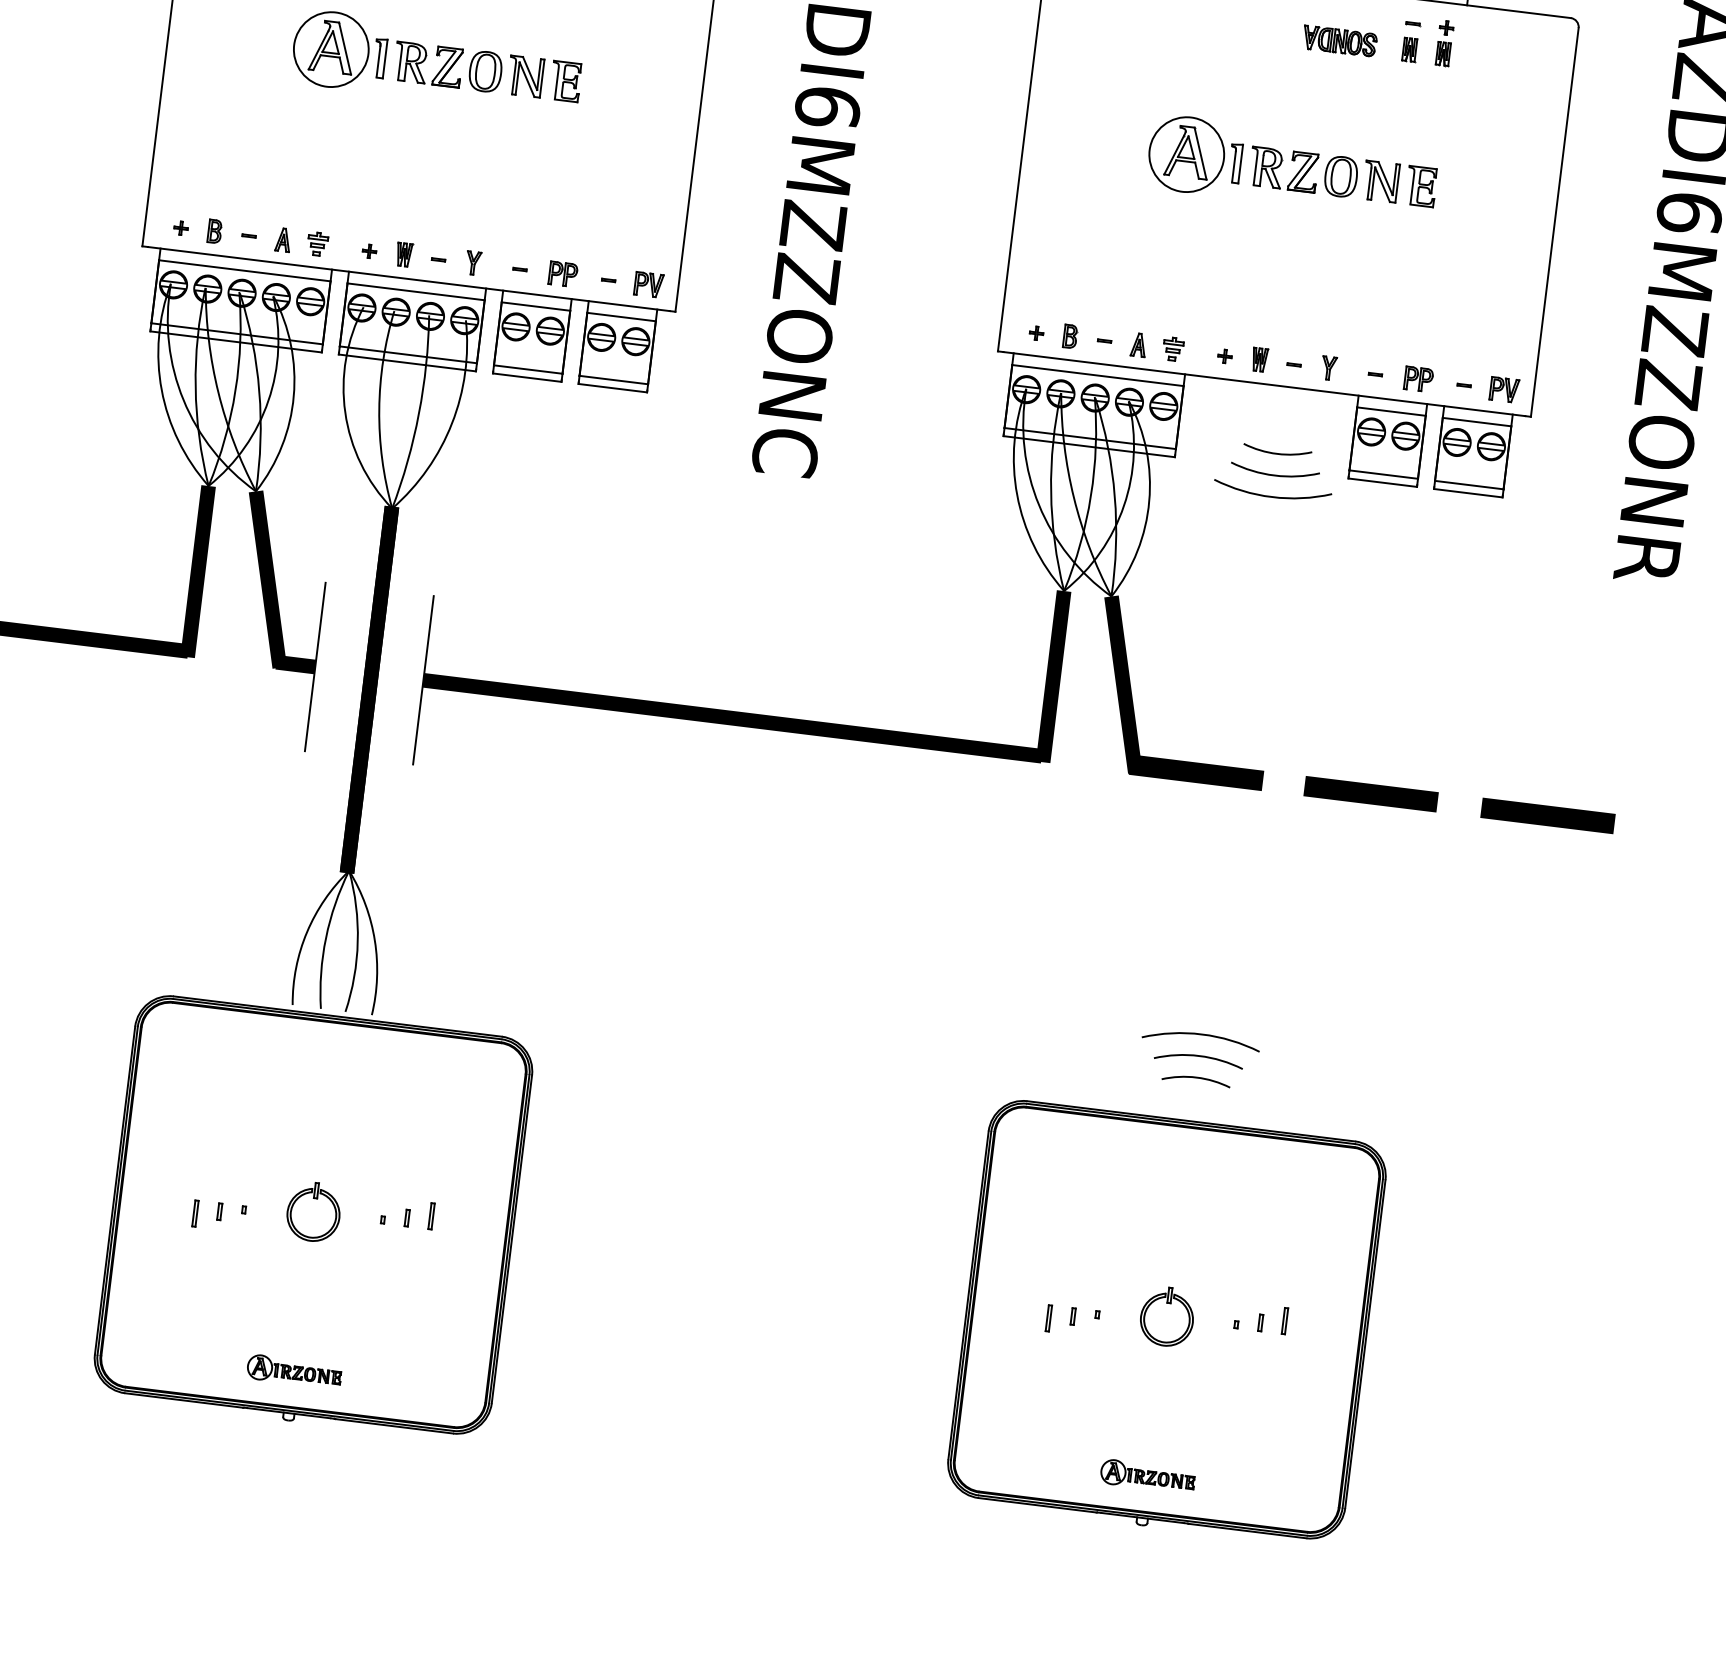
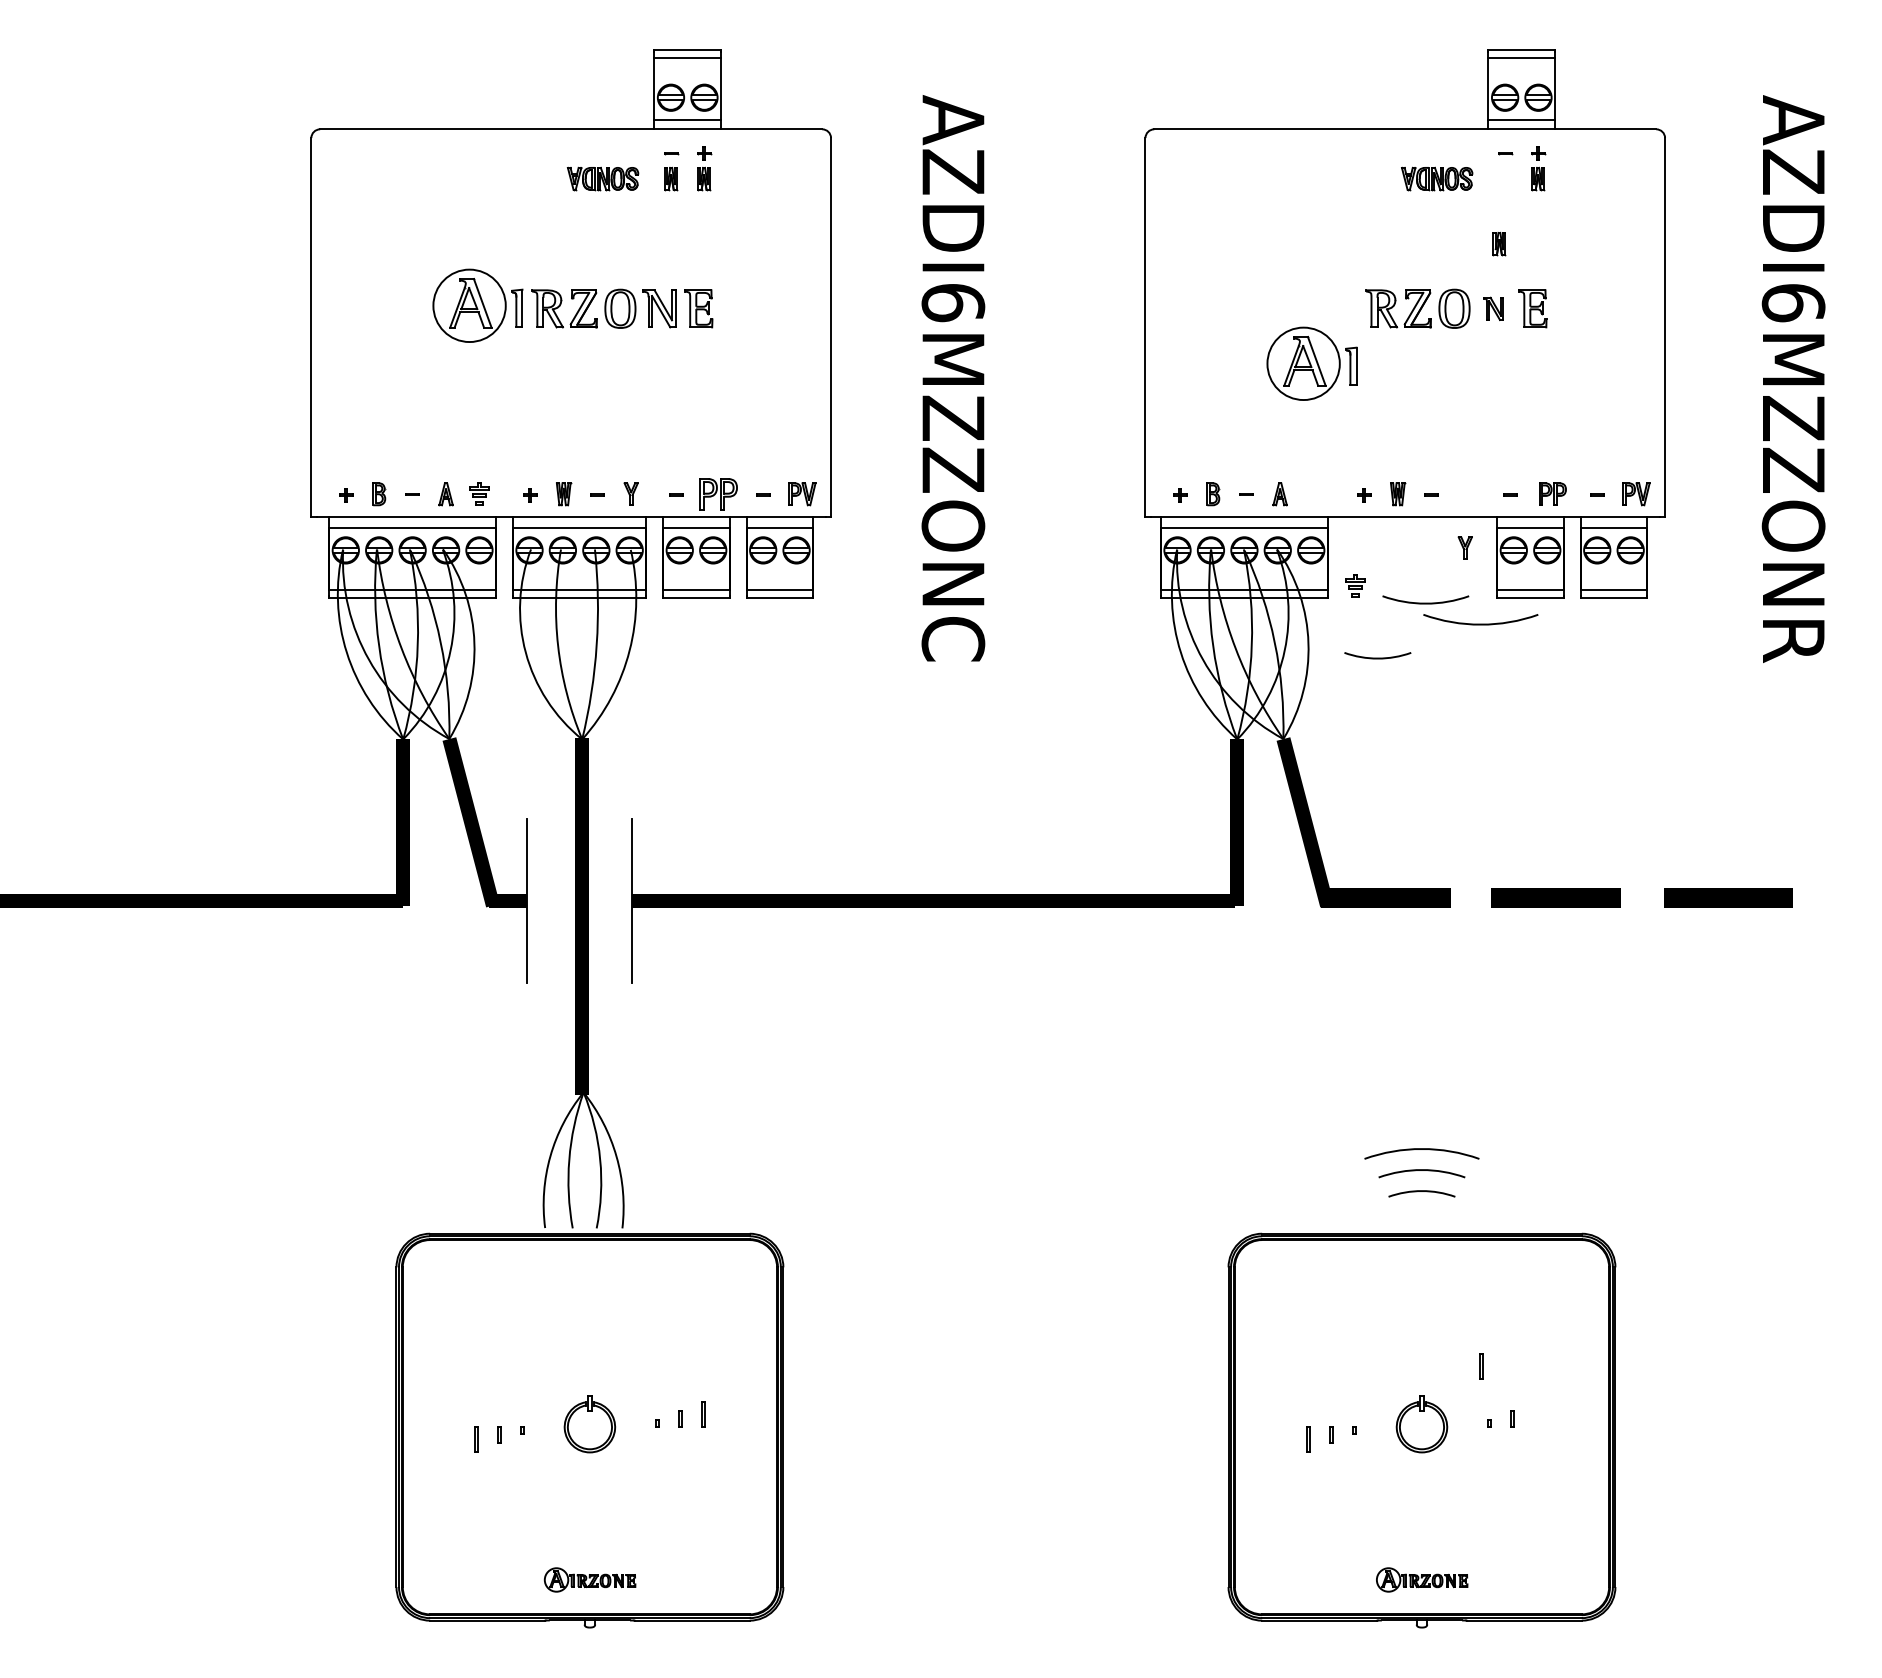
part: (1409, 49) -> (1499, 243), moved
part: (1194, 155) -> (1311, 363), moved
part: (1381, 181) -> (1493, 308), size x0.6
part: (562, 273) -> (718, 493), size x1.4
part: (1173, 348) -> (1355, 585), moved
part: (1328, 367) -> (1464, 547), moved
arc: (1277, 452) -> (1377, 657), moved
arc: (1271, 495) -> (1480, 623), moved
line: (1283, 1320) -> (1480, 1366), moved

